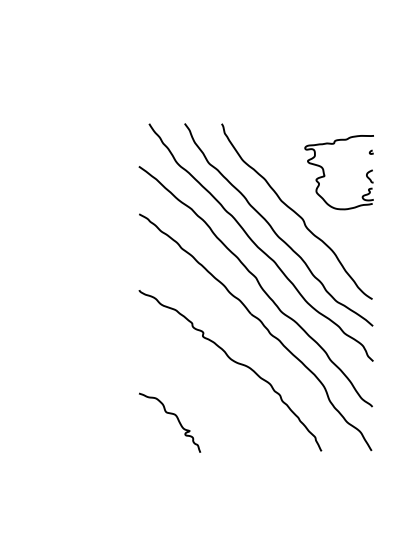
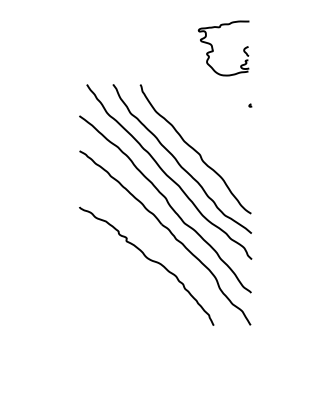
part: (325, 172) -> (213, 48), moved
curve: (177, 421) -> (107, 303), removed

